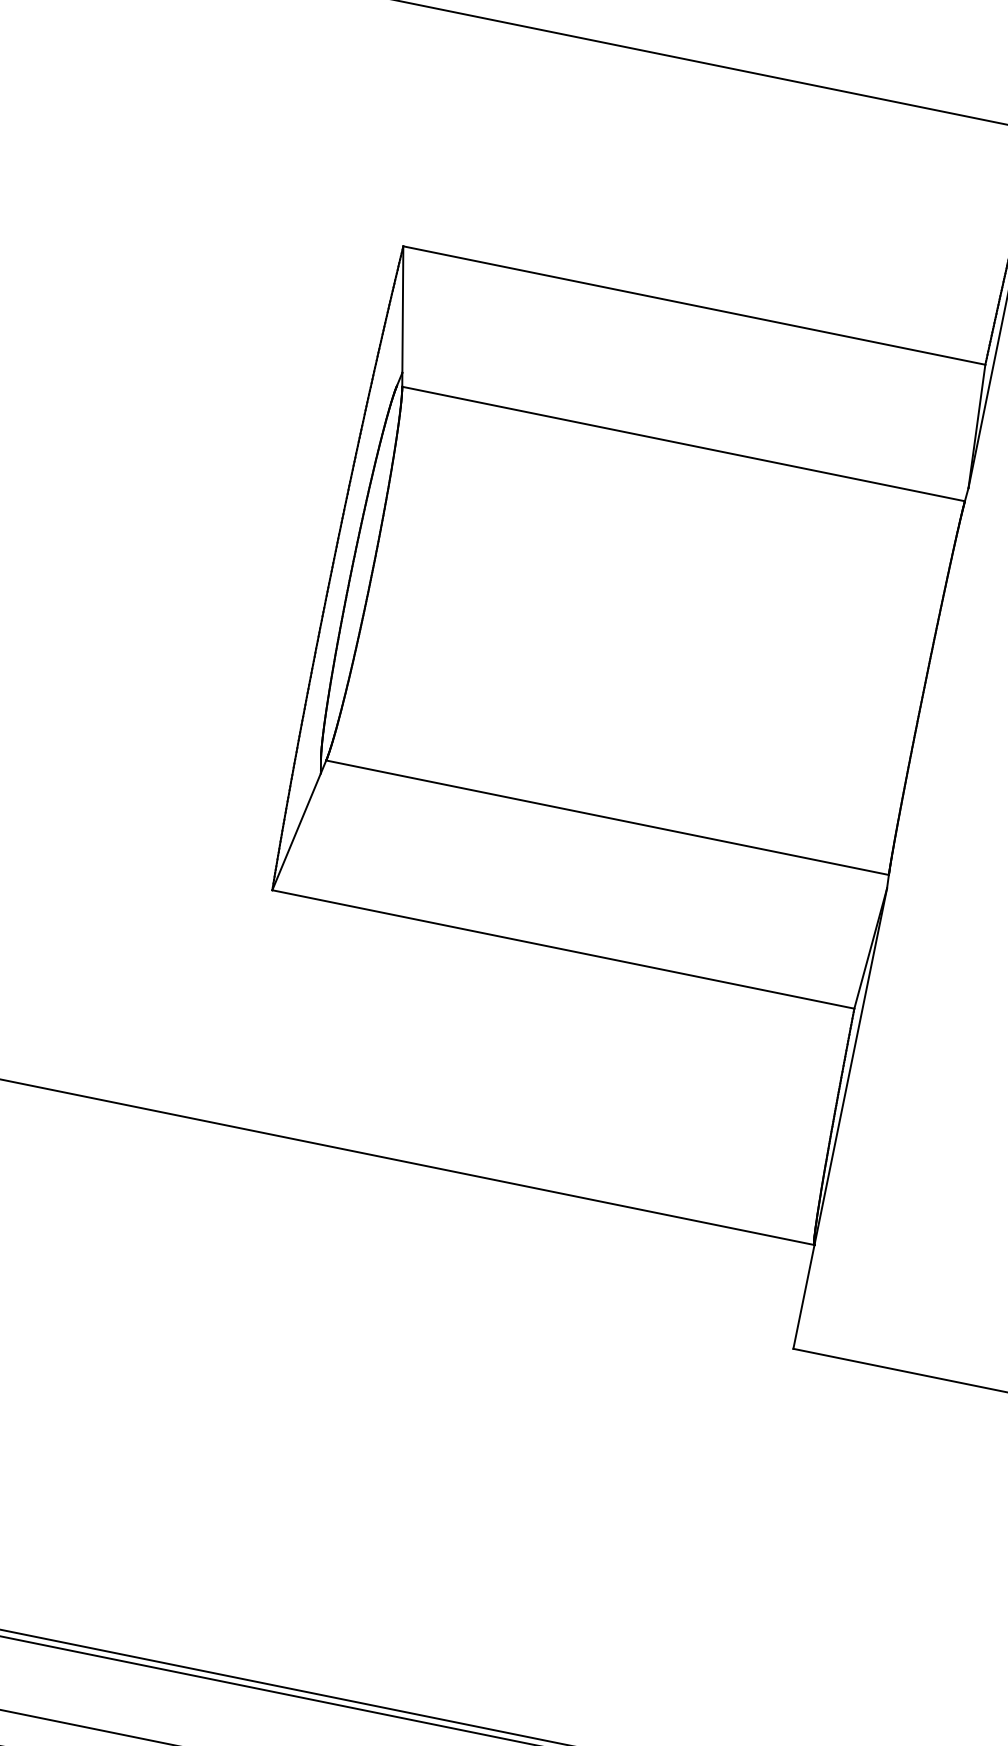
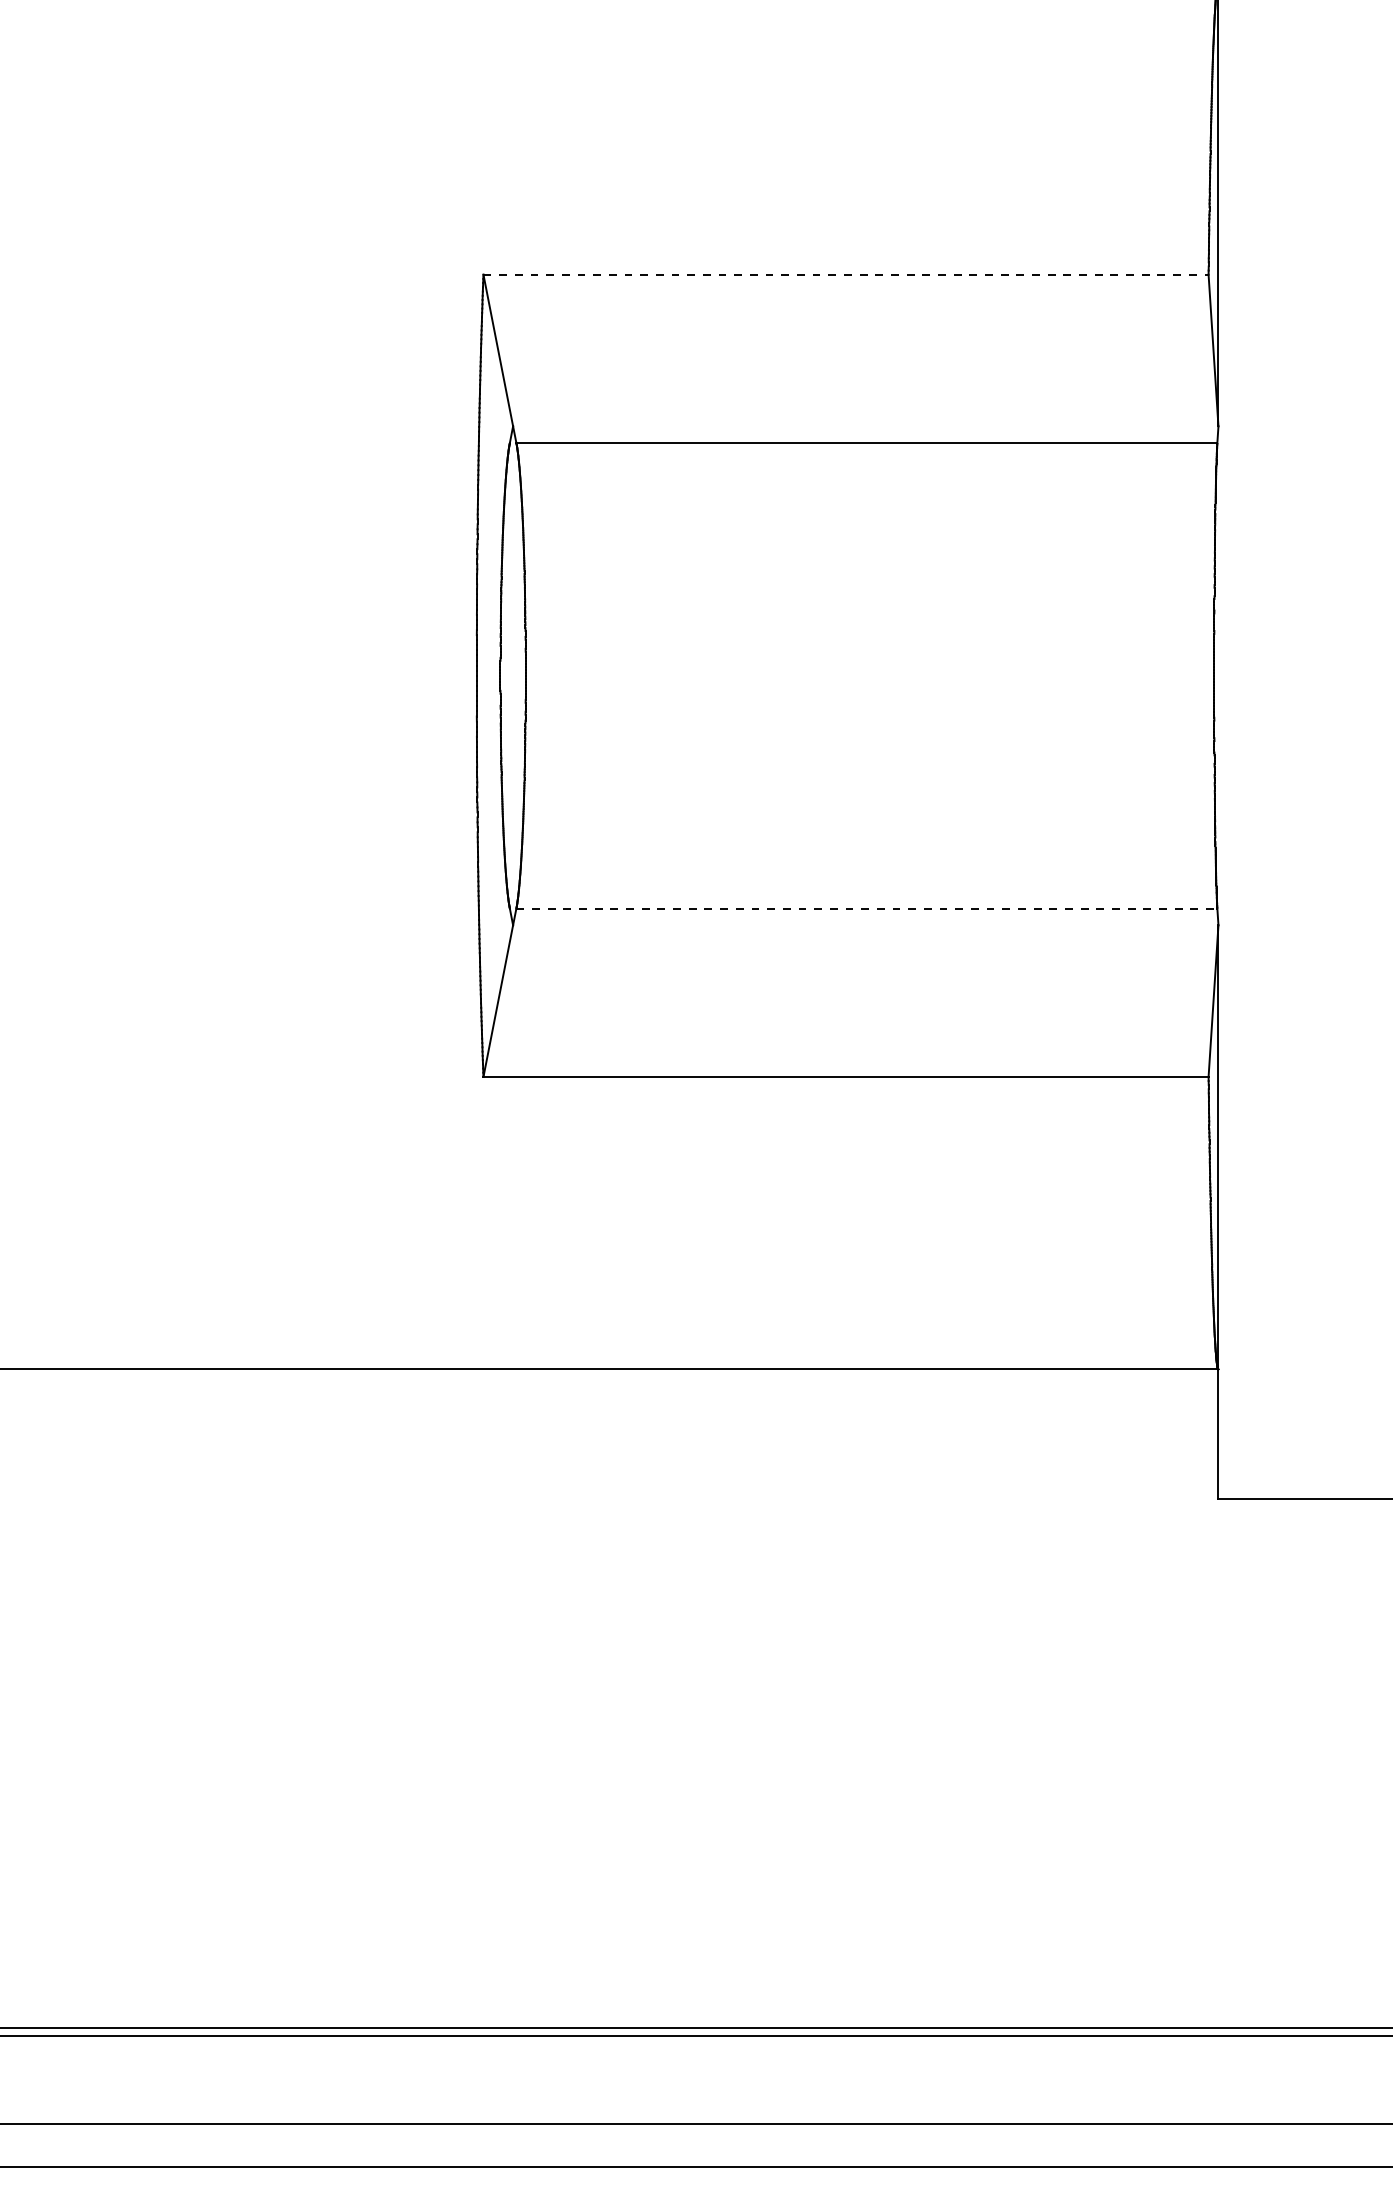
line: (694, 305) -> (846, 274), solid -> dashed
line: (608, 817) -> (867, 908), solid -> dashed

